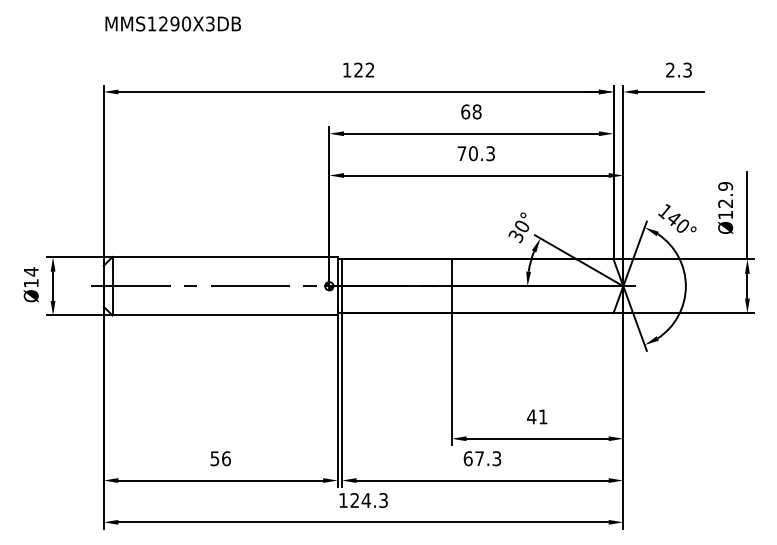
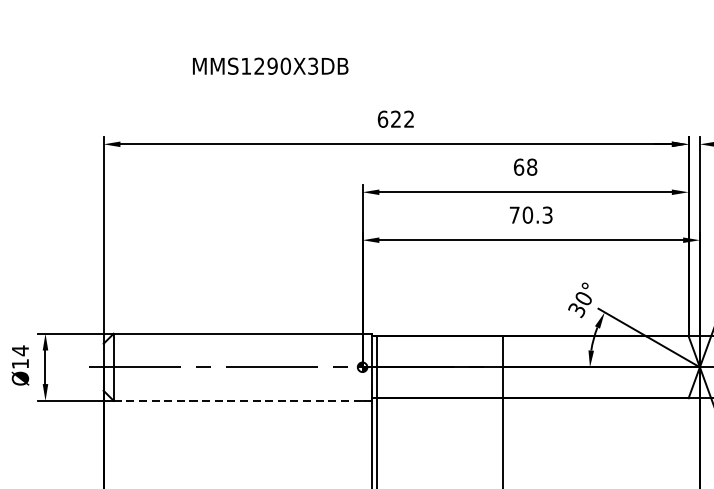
text: (172, 23) -> (269, 65), moved
text: (346, 69) -> (382, 118), 122 -> 622
line: (221, 315) -> (238, 400), solid -> dashed

